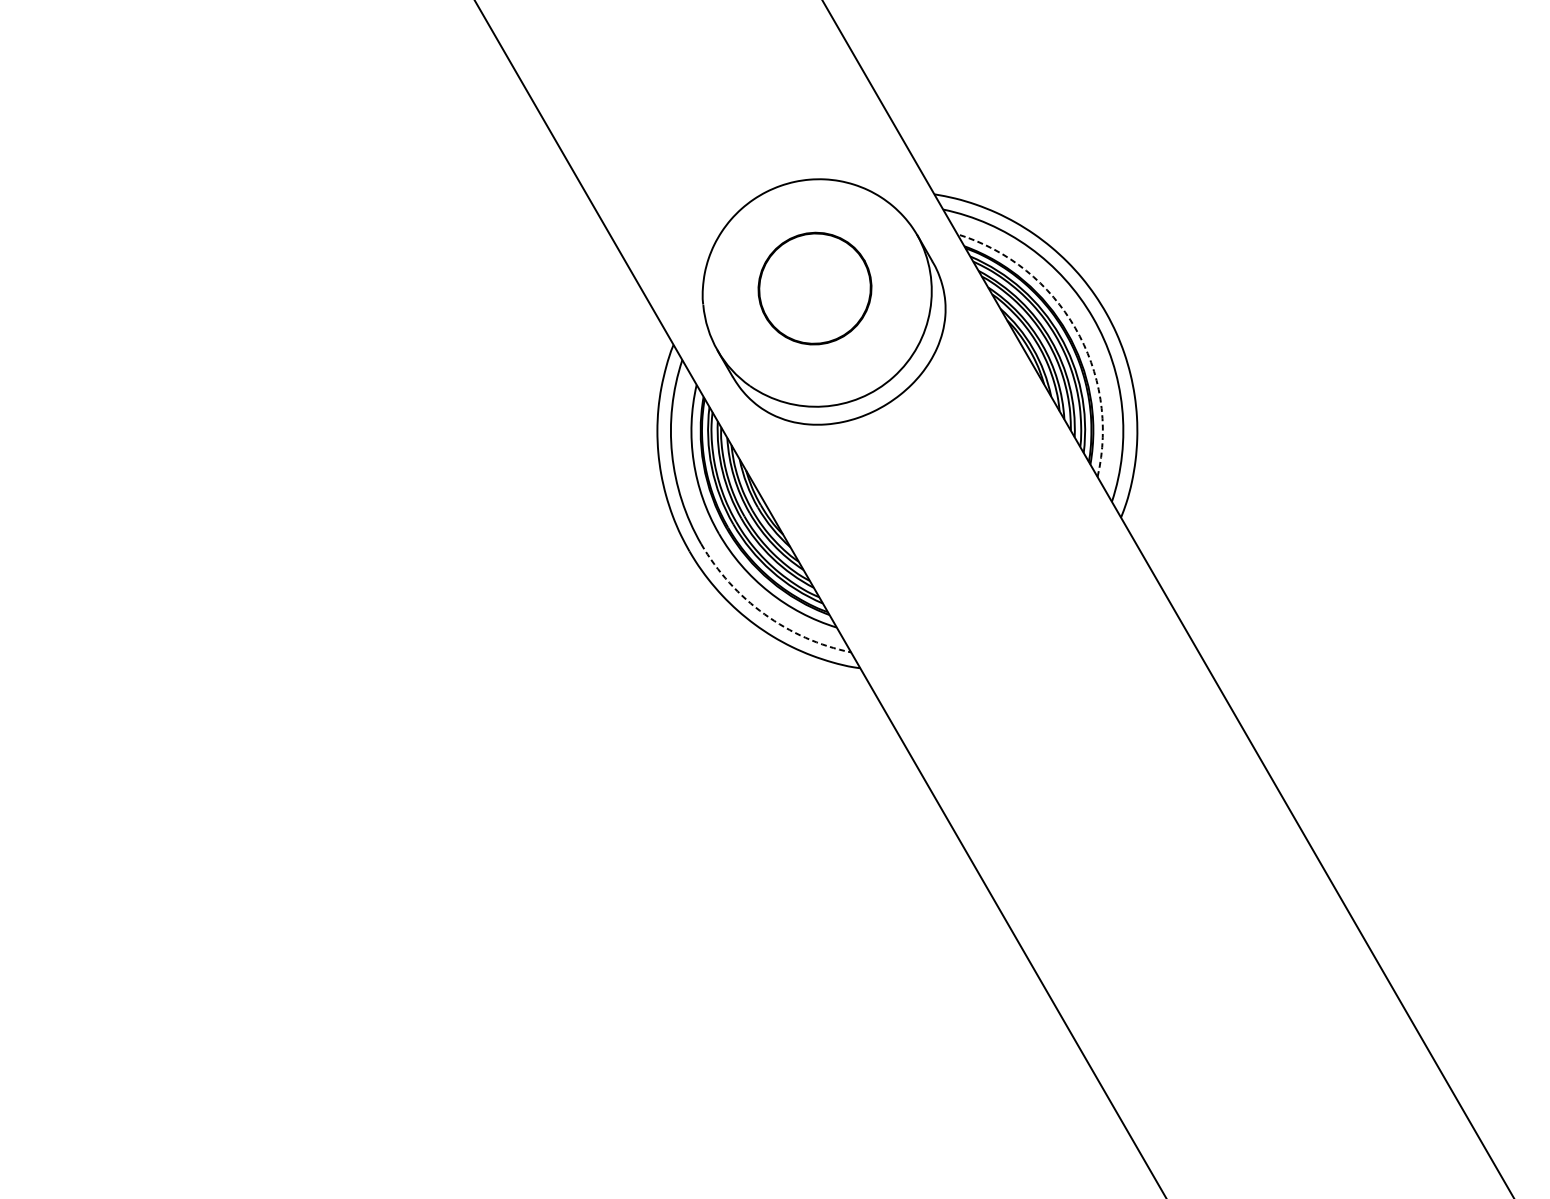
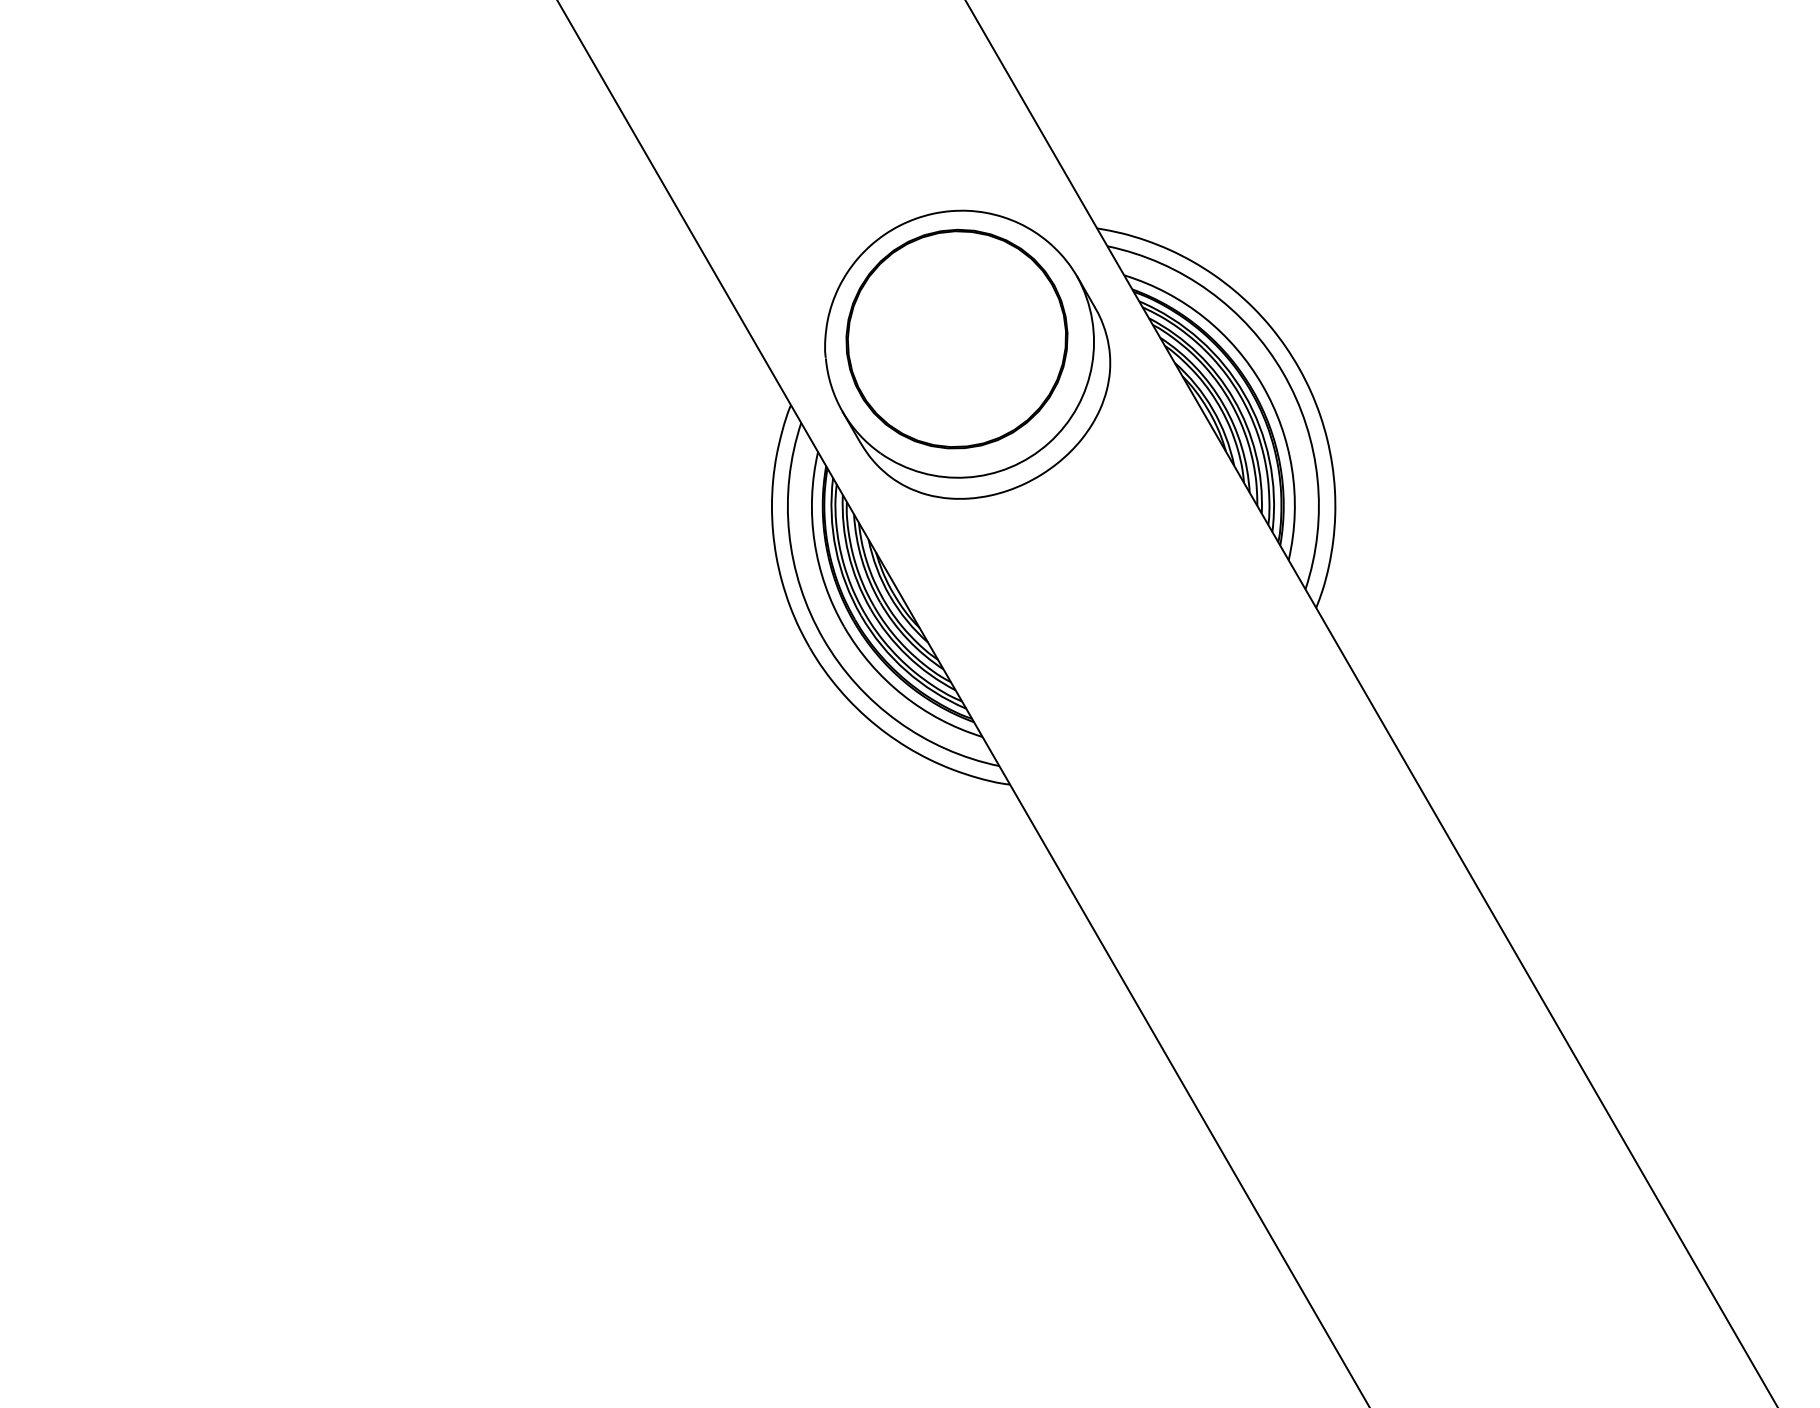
part: (814, 288) -> (956, 338), size x1.67
arc: (1075, 328) -> (1262, 385), dashed -> solid
arc: (764, 614) -> (897, 721), dashed -> solid

